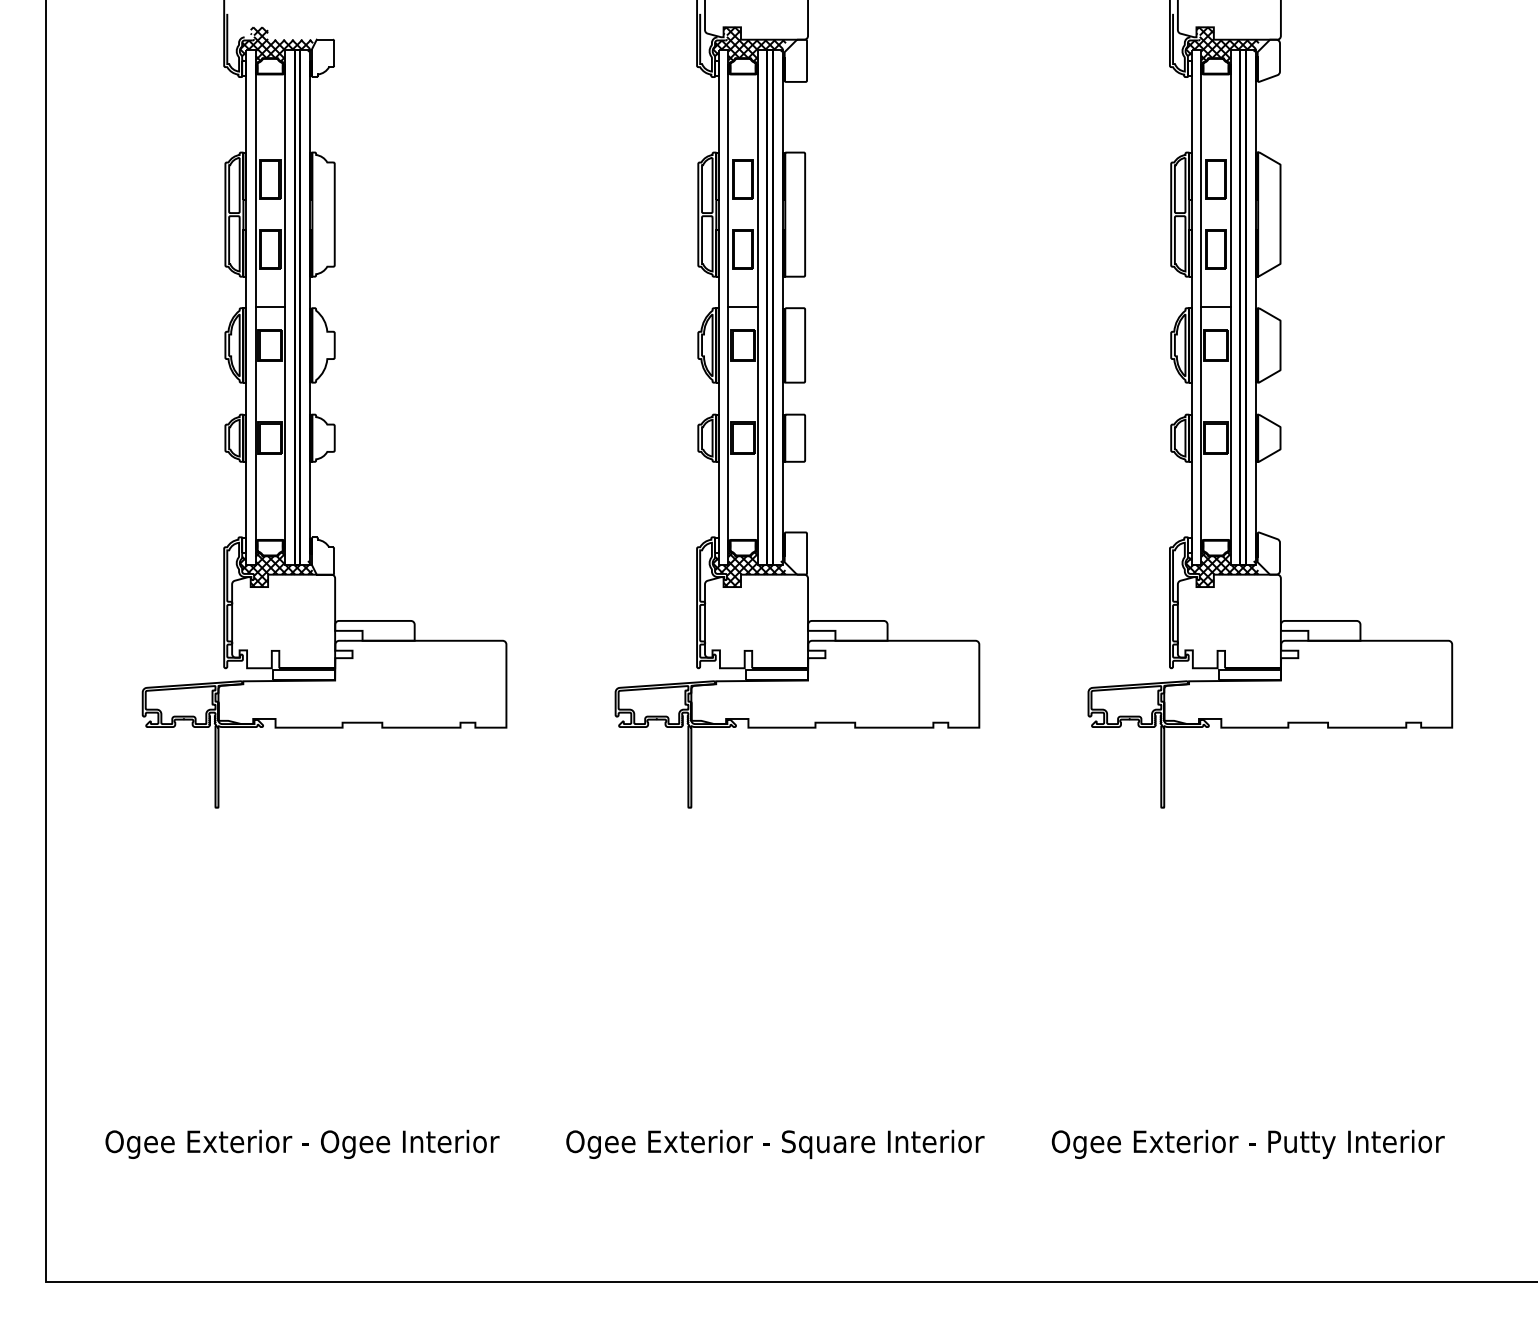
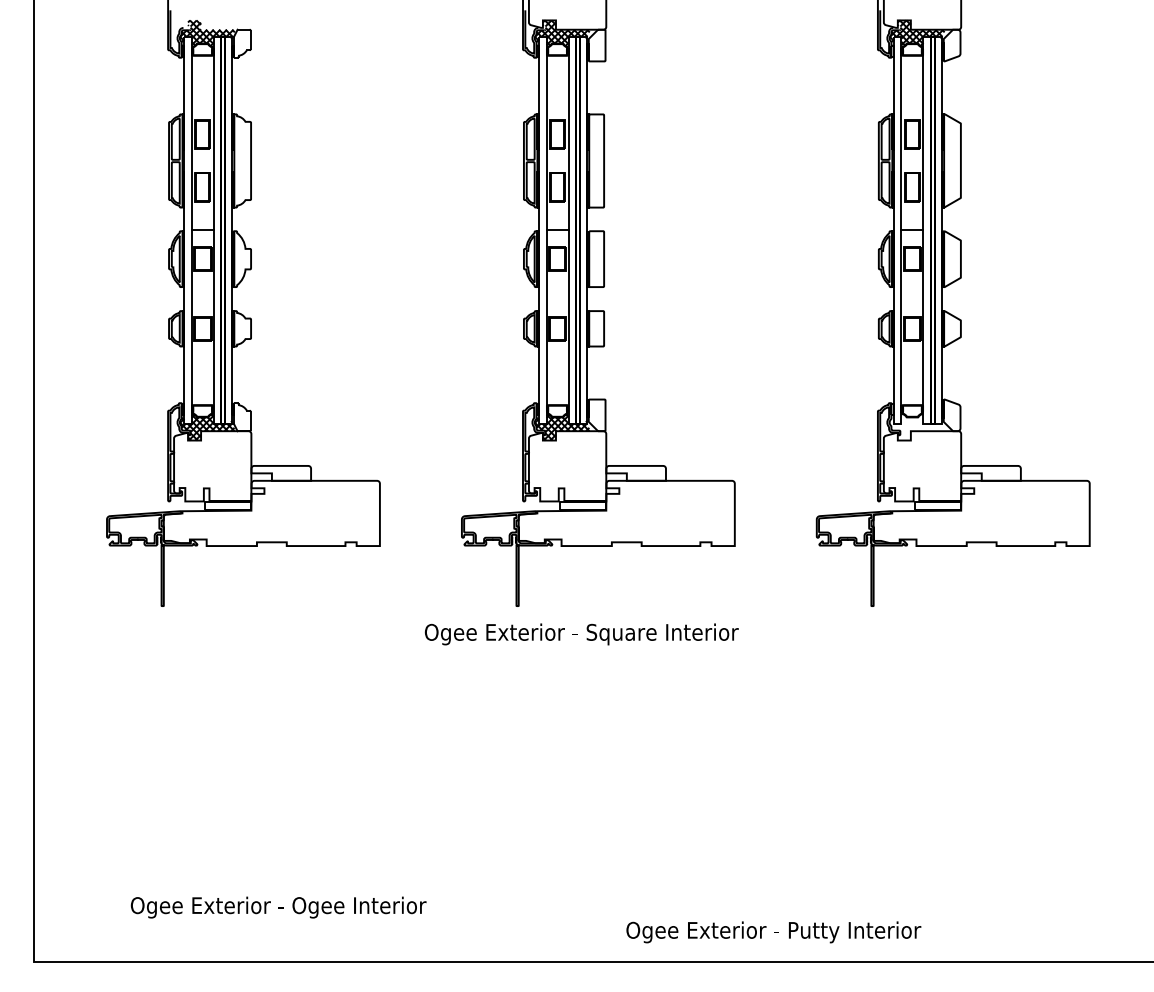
hatch: (1221, 569) -> (916, 427), removed
text: (302, 1143) -> (278, 906), moved
text: (775, 1143) -> (581, 633), moved
text: (1247, 1143) -> (773, 931), moved

